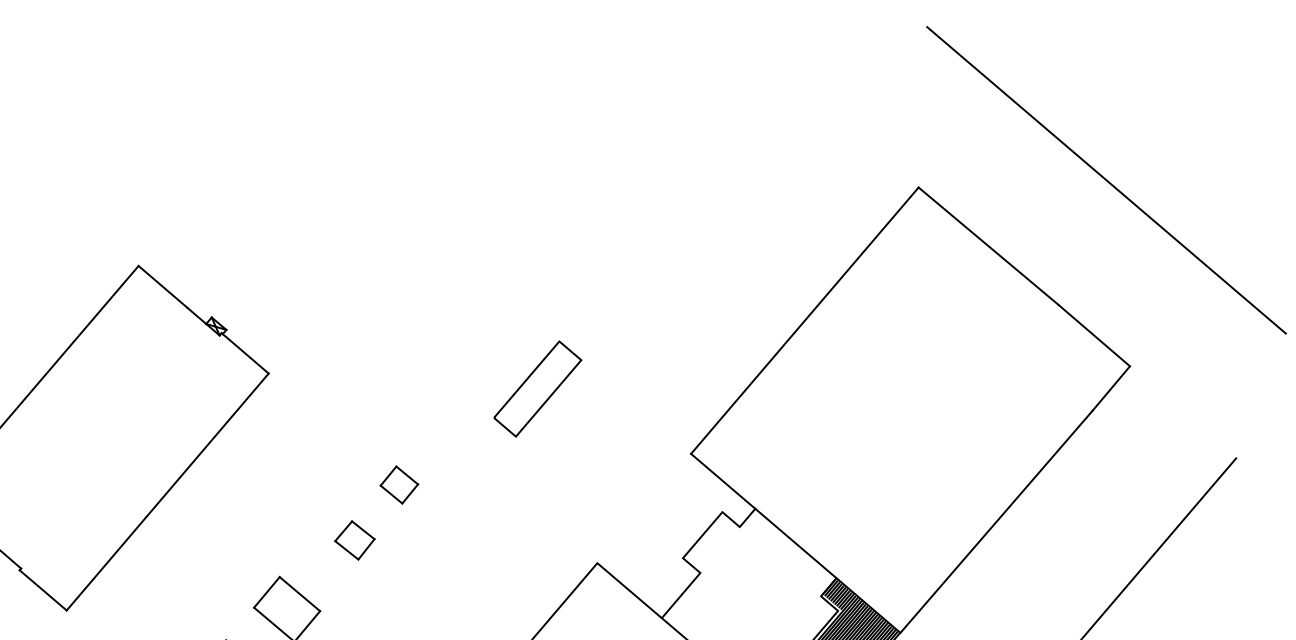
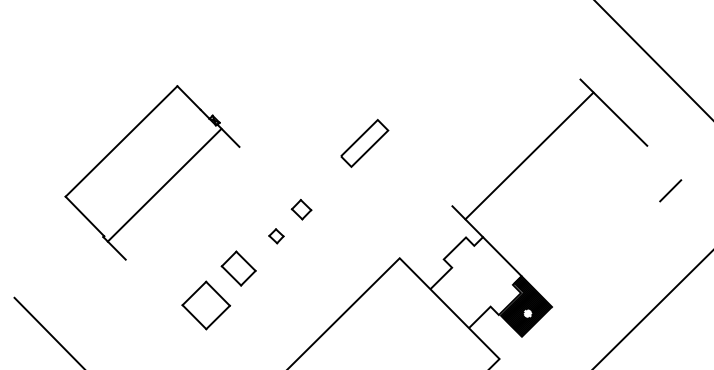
line: (804, 319) -> (529, 155), moved
line: (1094, 334) -> (664, 162), removed
part: (537, 389) -> (364, 143), moved
line: (167, 490) -> (164, 184), moved
line: (997, 522) -> (606, 254), removed
part: (355, 541) -> (276, 236), size x0.7

